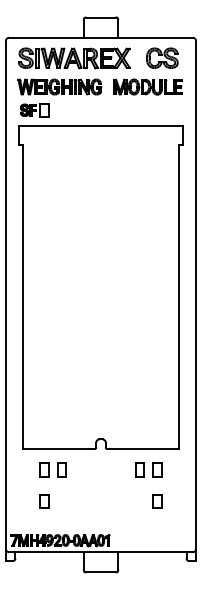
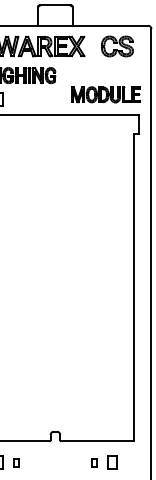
part: (147, 86) -> (105, 94), moved
part: (61, 469) -> (15, 462), size x0.6
part: (139, 469) -> (94, 462), size x0.6

